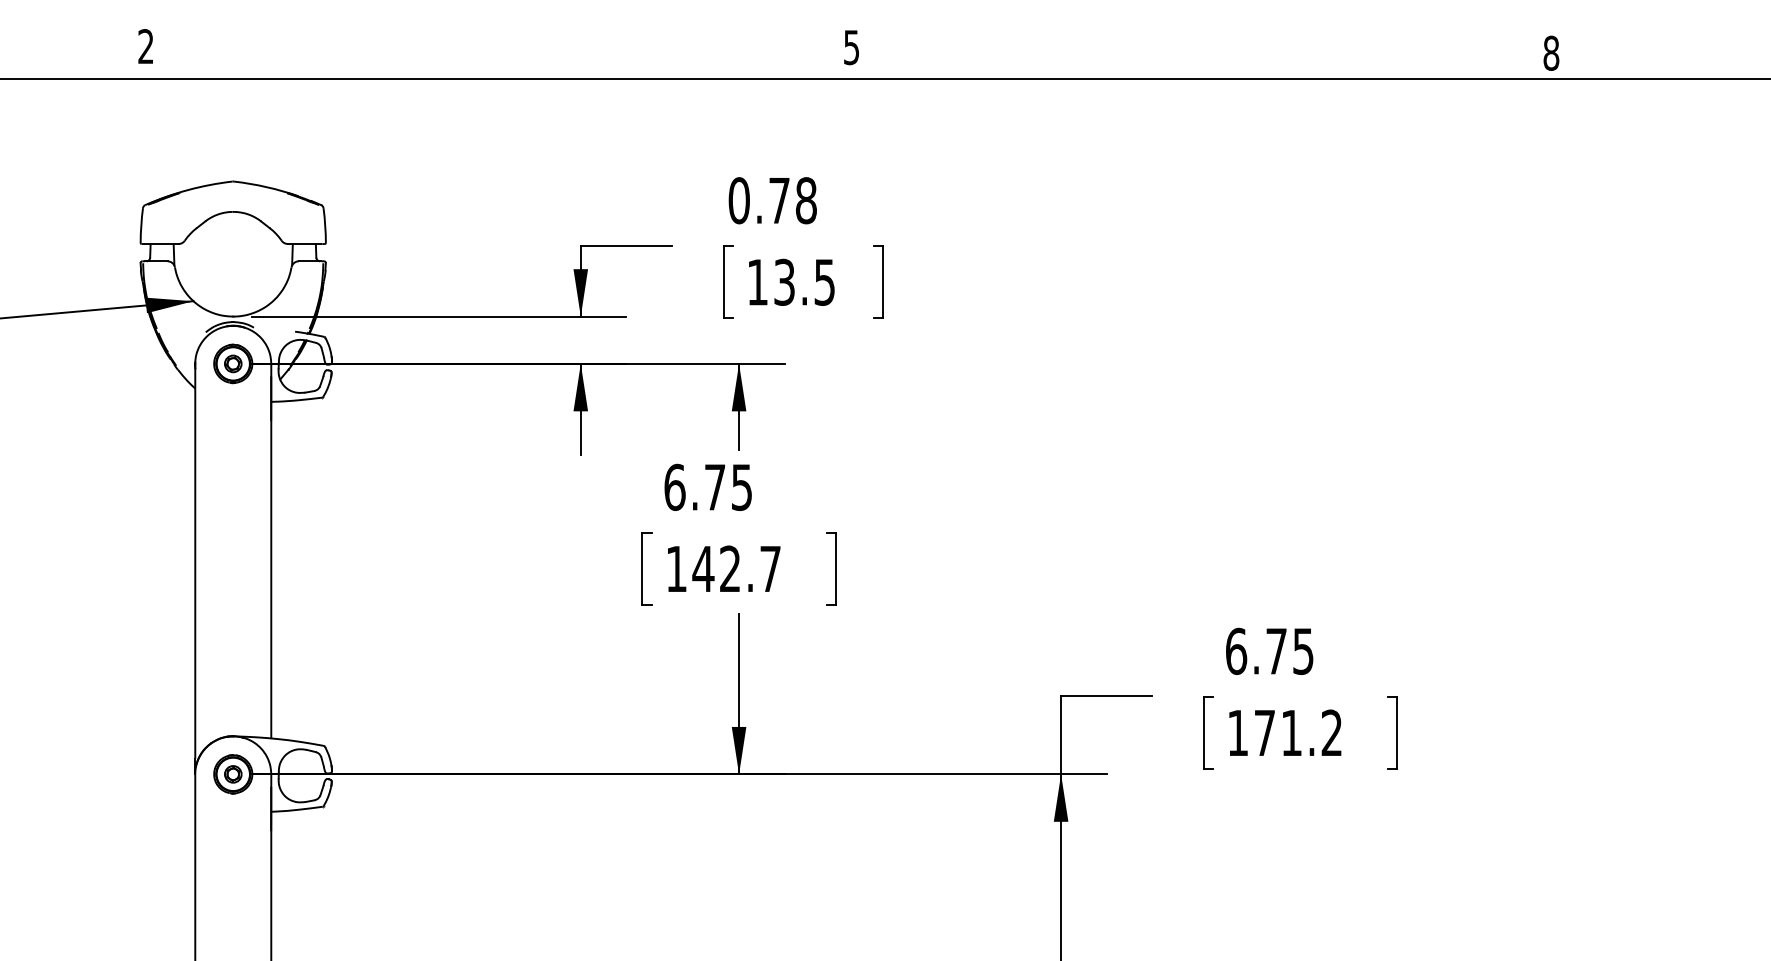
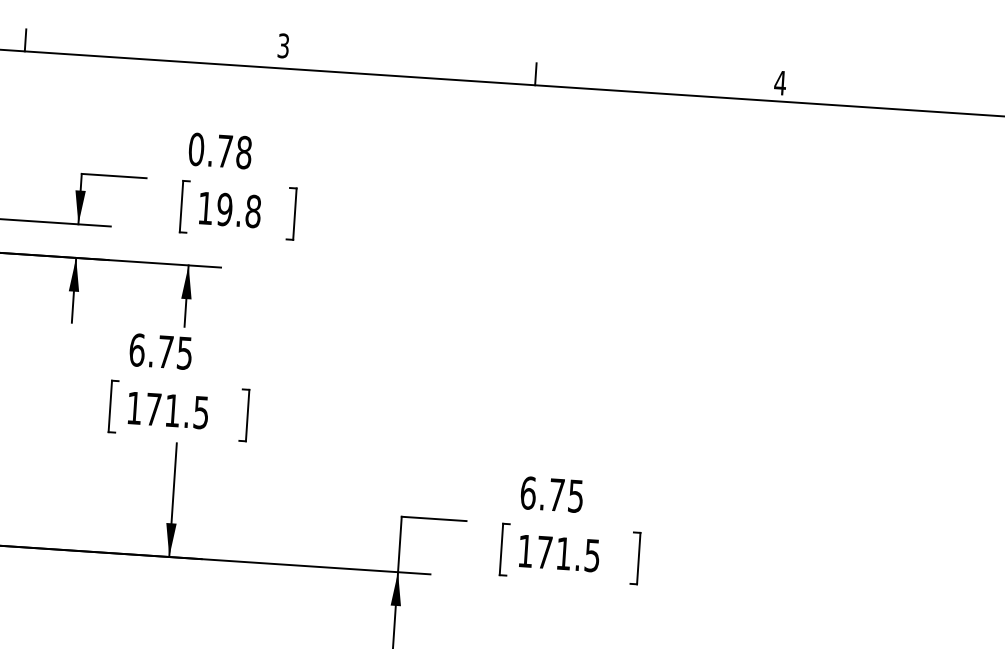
text: (851, 46) -> (283, 45), 5 -> 3
text: (1551, 52) -> (780, 82), 8 -> 4
line: (489, 63) -> (25, 40), added
line: (1207, 63) -> (535, 74), added
text: (804, 281) -> (239, 209), 13.5 -> 19.8
text: (736, 568) -> (177, 410), 142.7 -> 171.5
text: (1331, 732) -> (592, 555), 171.2 -> 171.5

